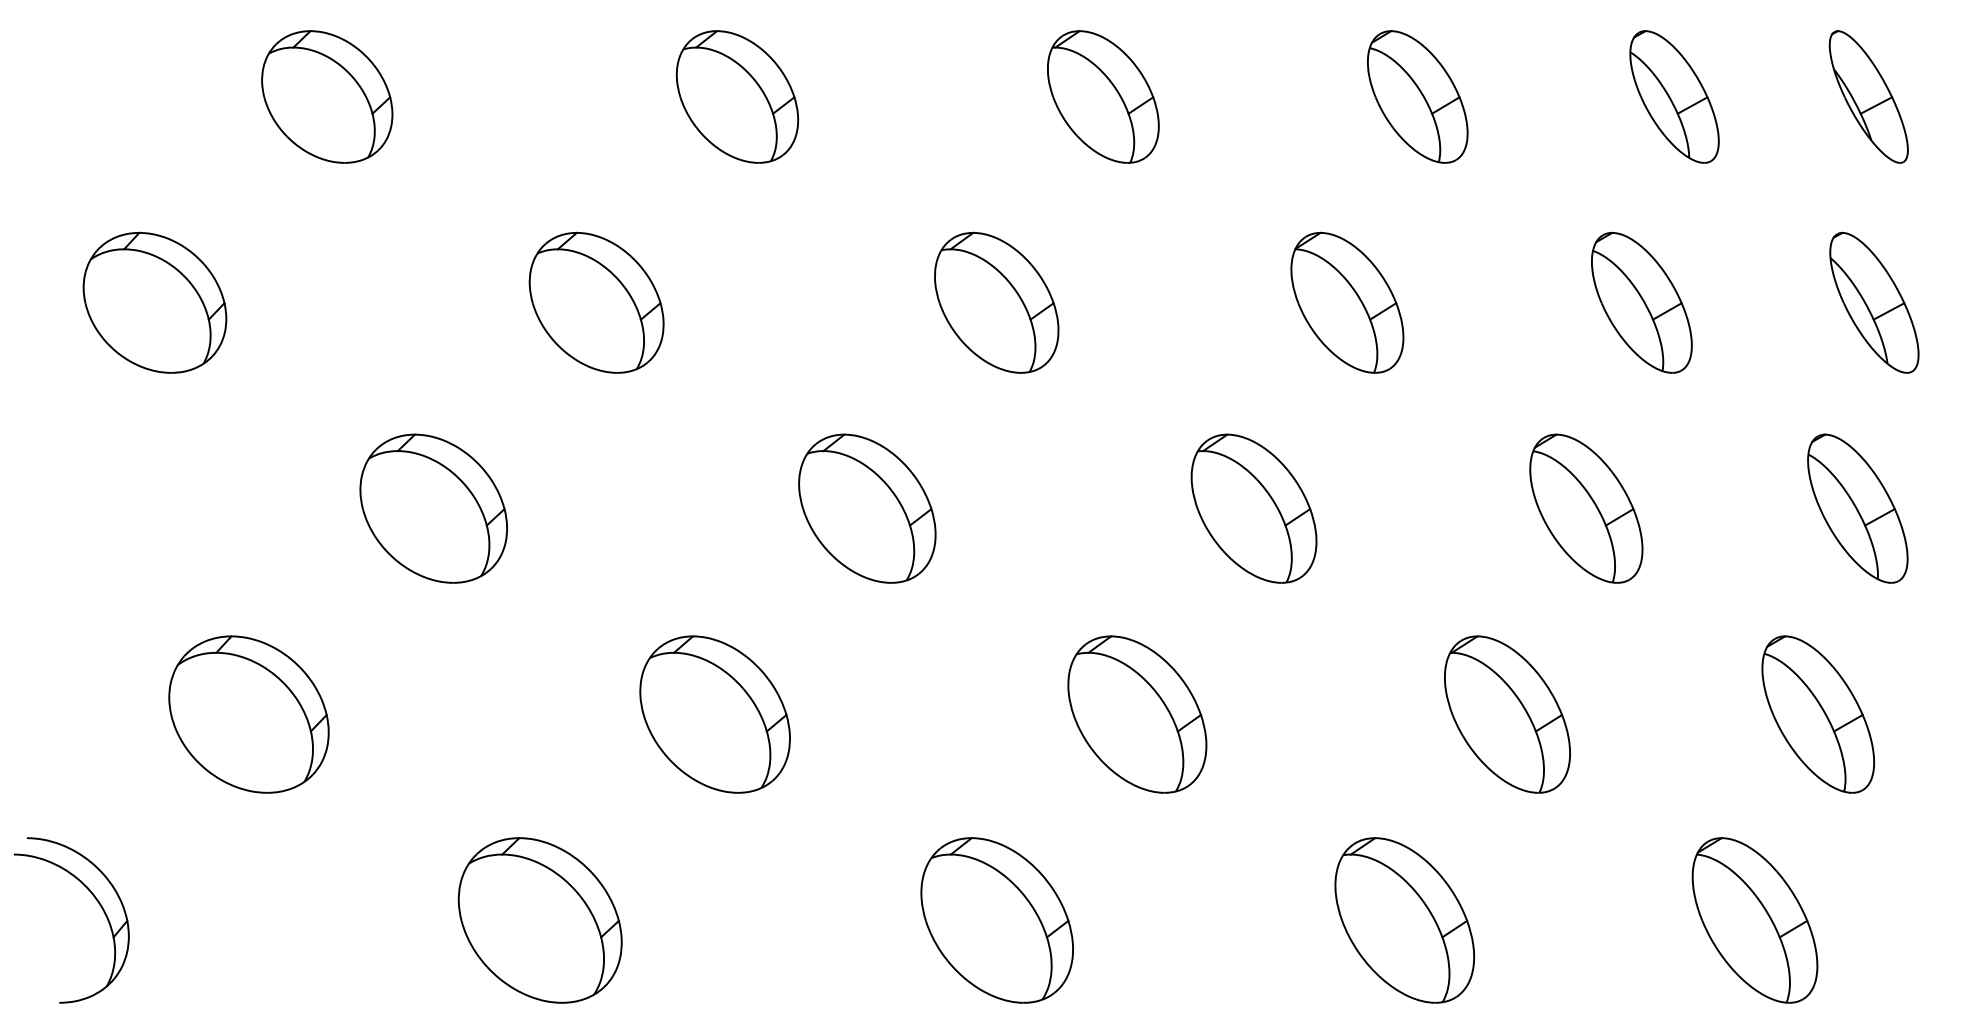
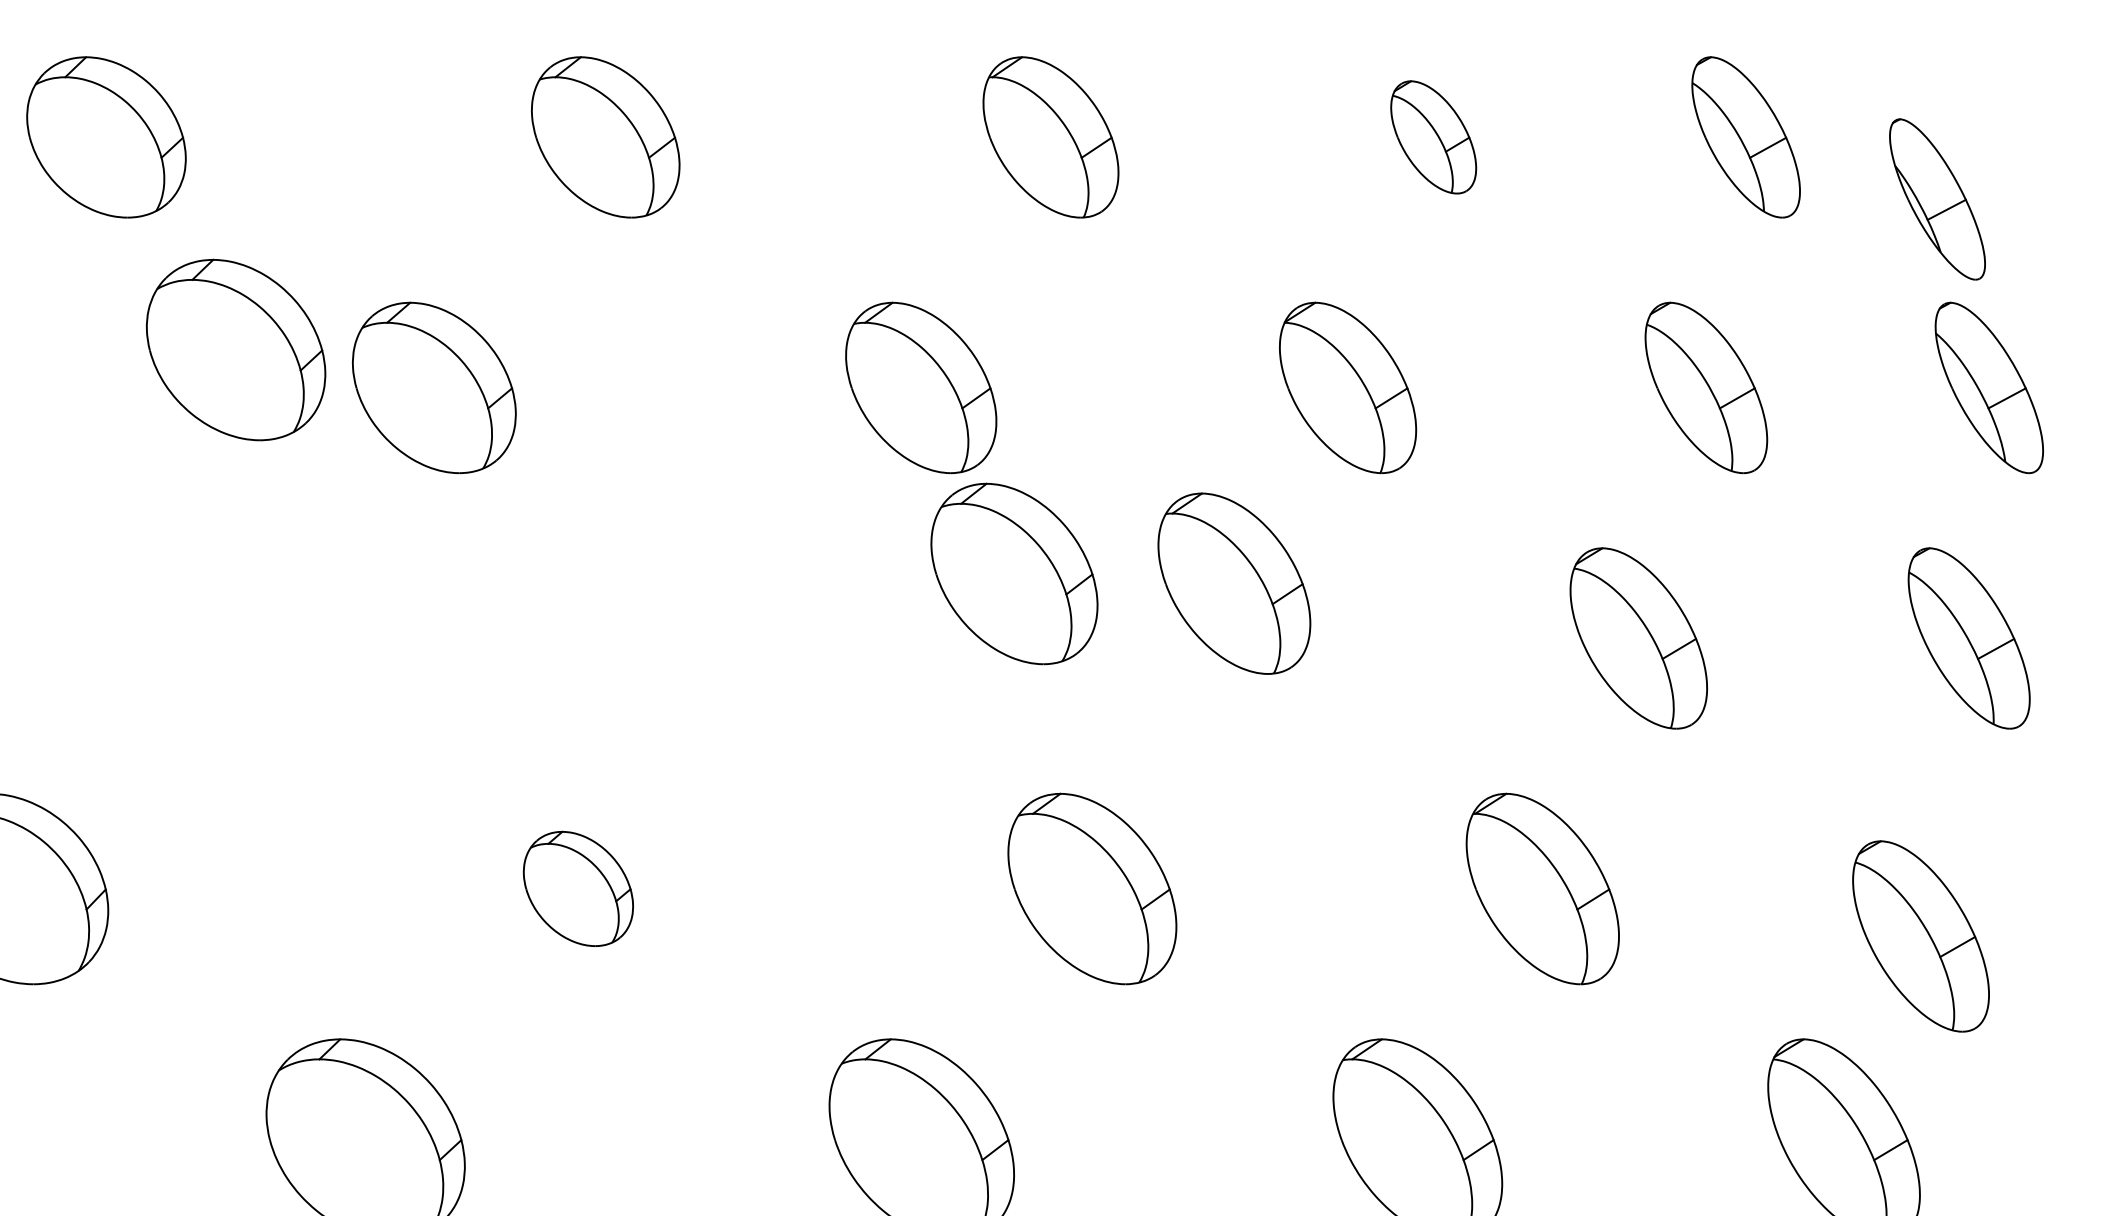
part: (1417, 96) -> (1433, 136), size x0.7
part: (1868, 96) -> (1937, 198), moved
part: (433, 508) -> (235, 349), moved
part: (867, 508) -> (1014, 573), moved
part: (1253, 508) -> (1233, 583), moved
part: (714, 714) -> (577, 888), size x0.6
part: (1817, 714) -> (1920, 936), moved

